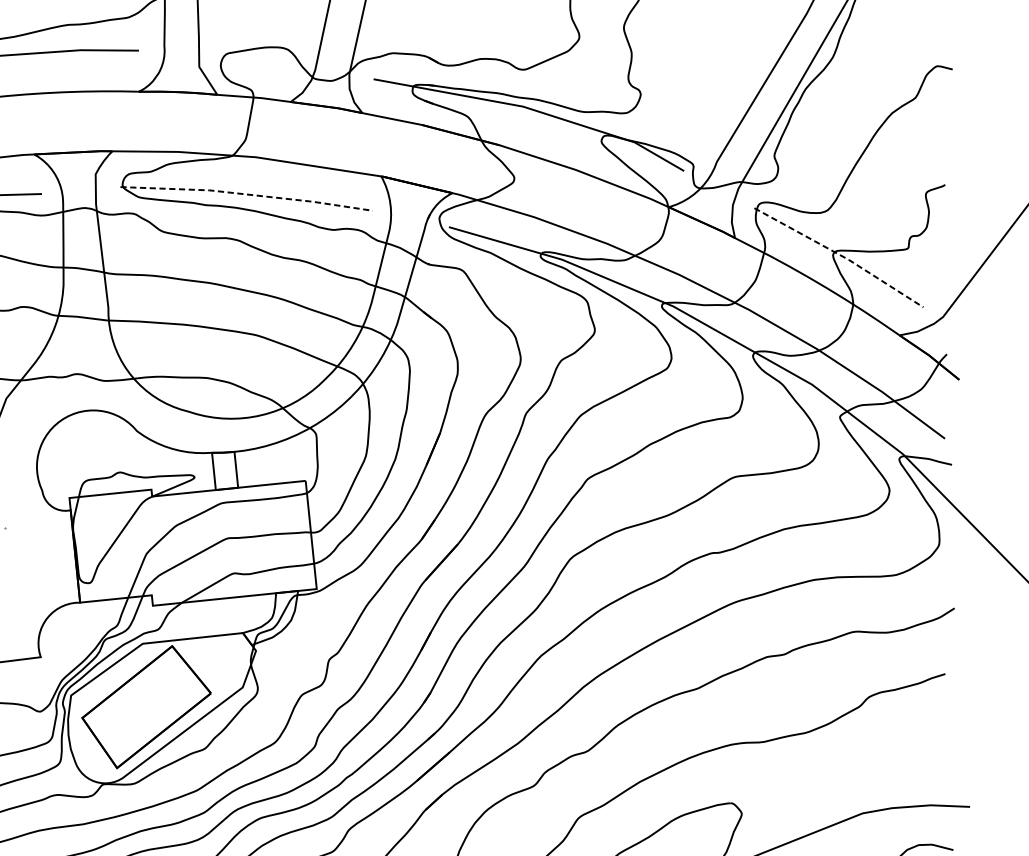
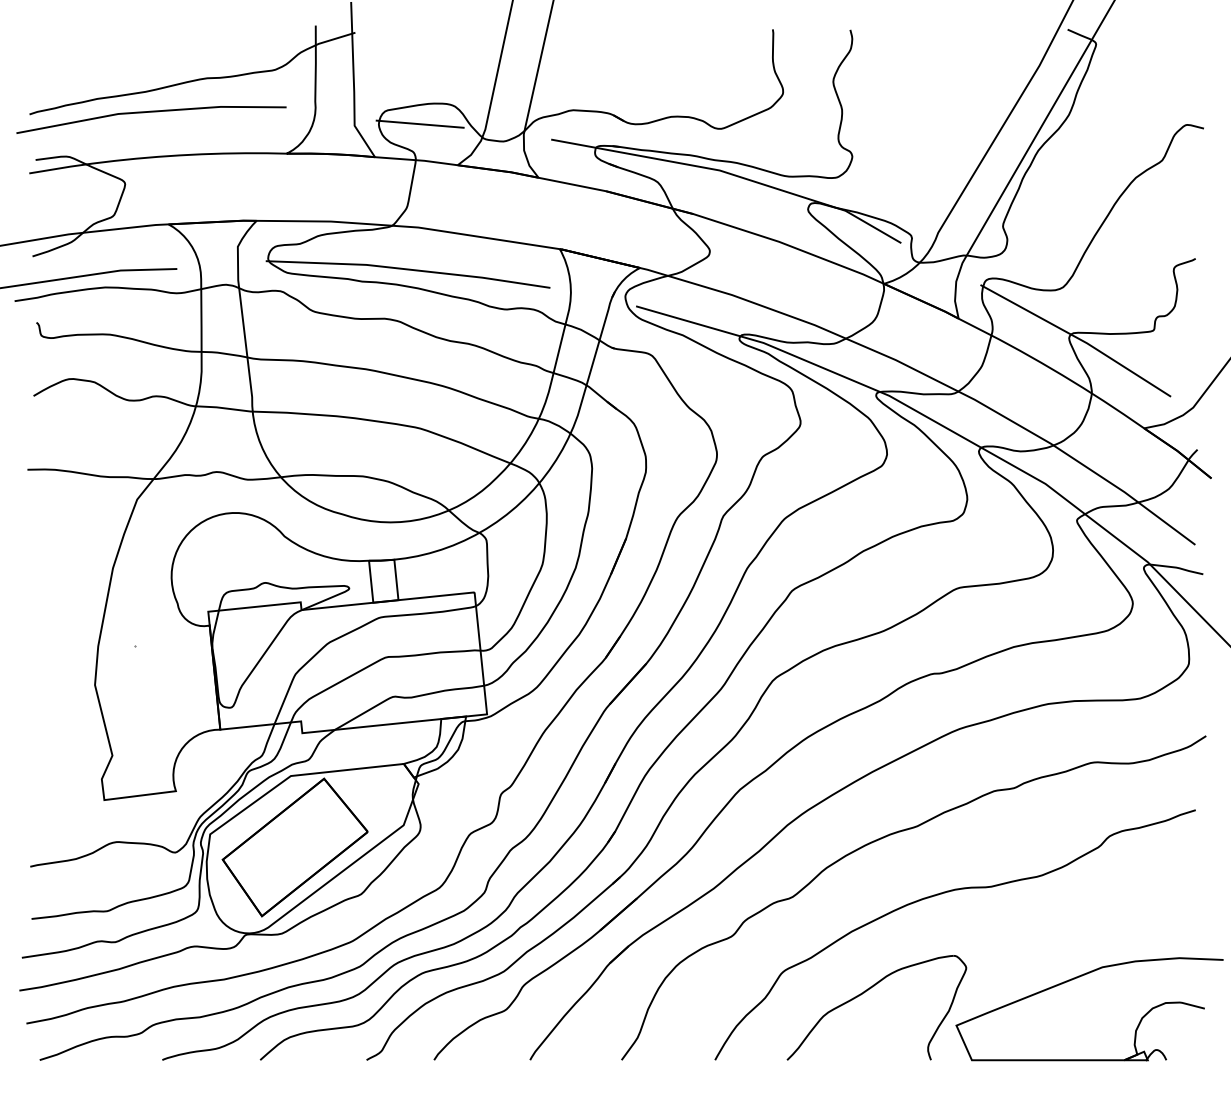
line: (256, 64) -> (419, 123), added
line: (247, 194) -> (409, 269), dashed -> solid
line: (841, 255) -> (1078, 338), dashed -> solid

